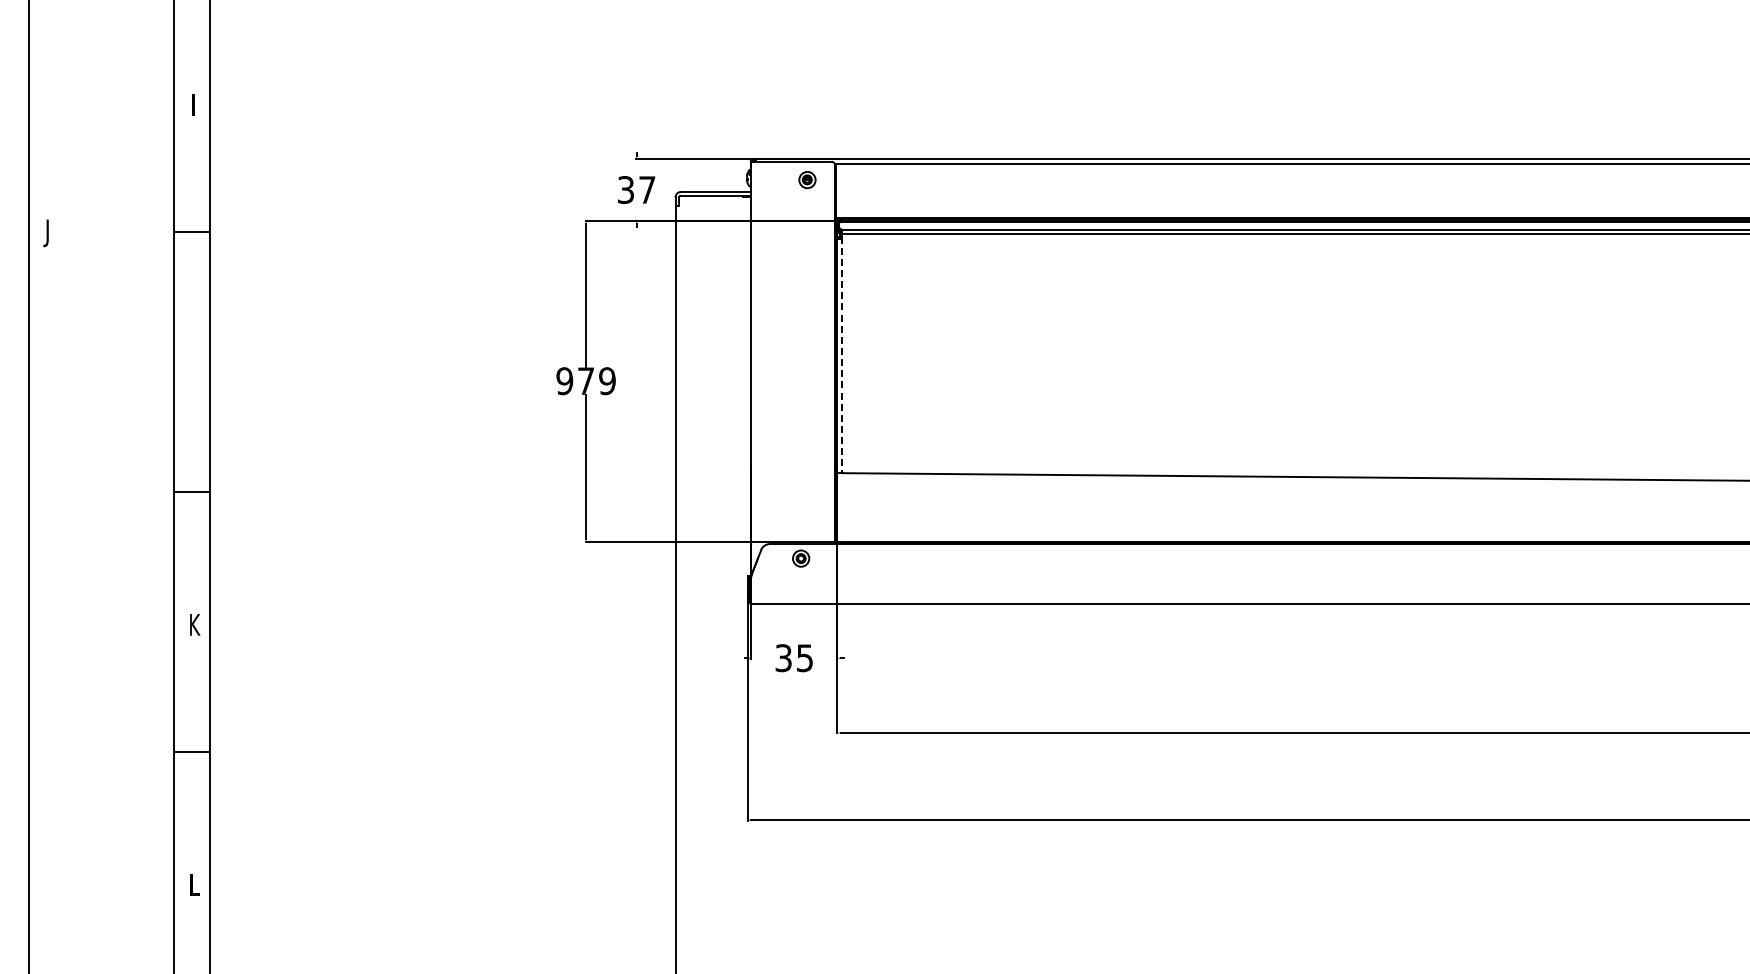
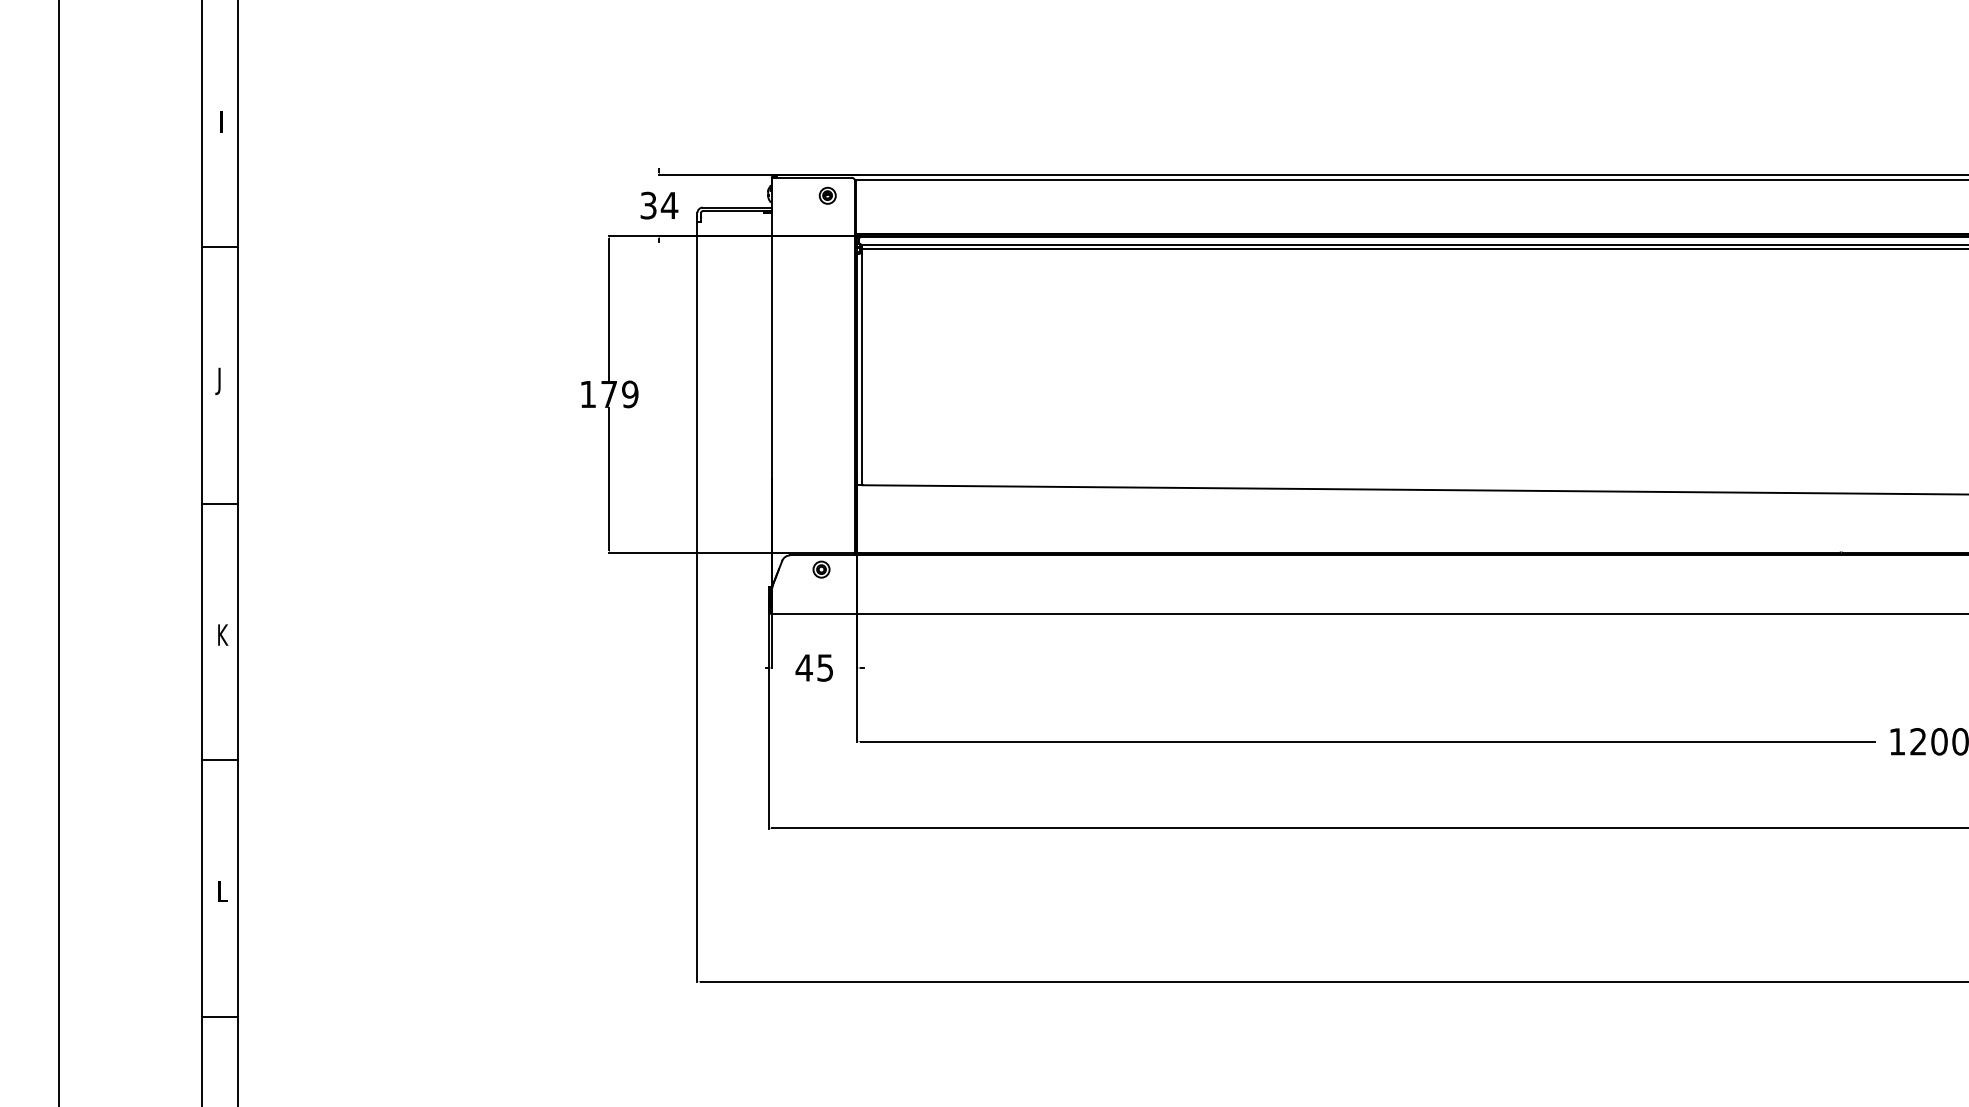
text: (647, 189) -> (669, 205), 37 -> 34
text: (45, 232) -> (217, 380), moved
line: (841, 354) -> (861, 368), dashed -> solid
text: (564, 381) -> (587, 394), 979 -> 179
text: (782, 657) -> (803, 667), 35 -> 45

